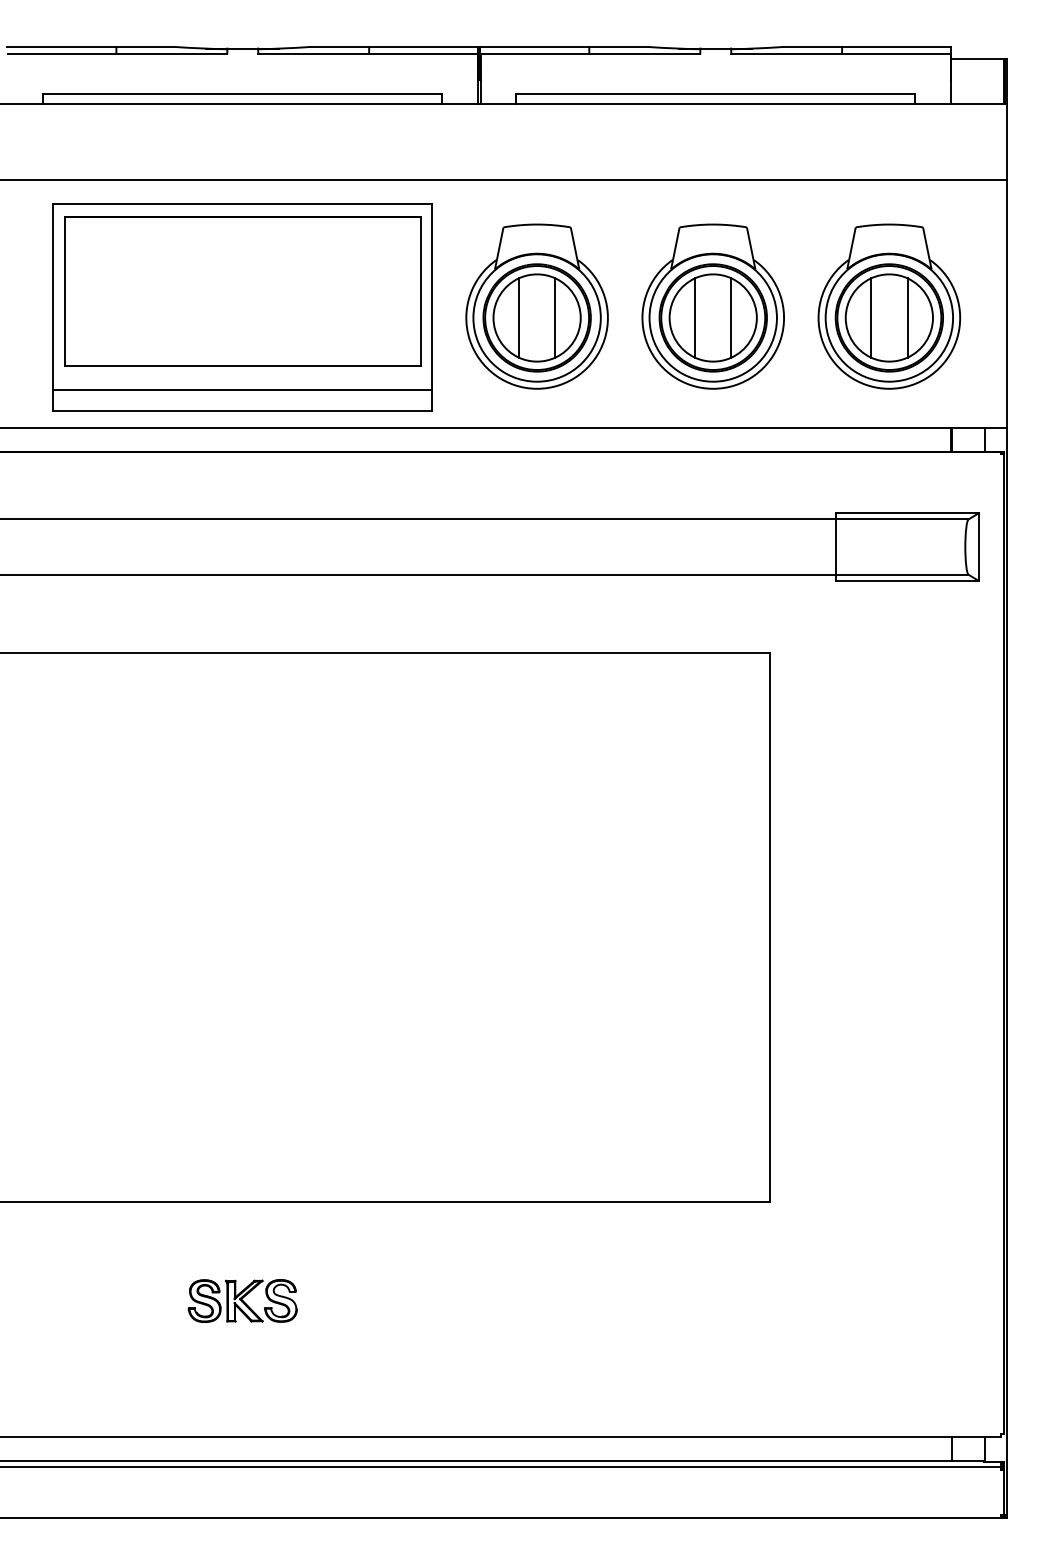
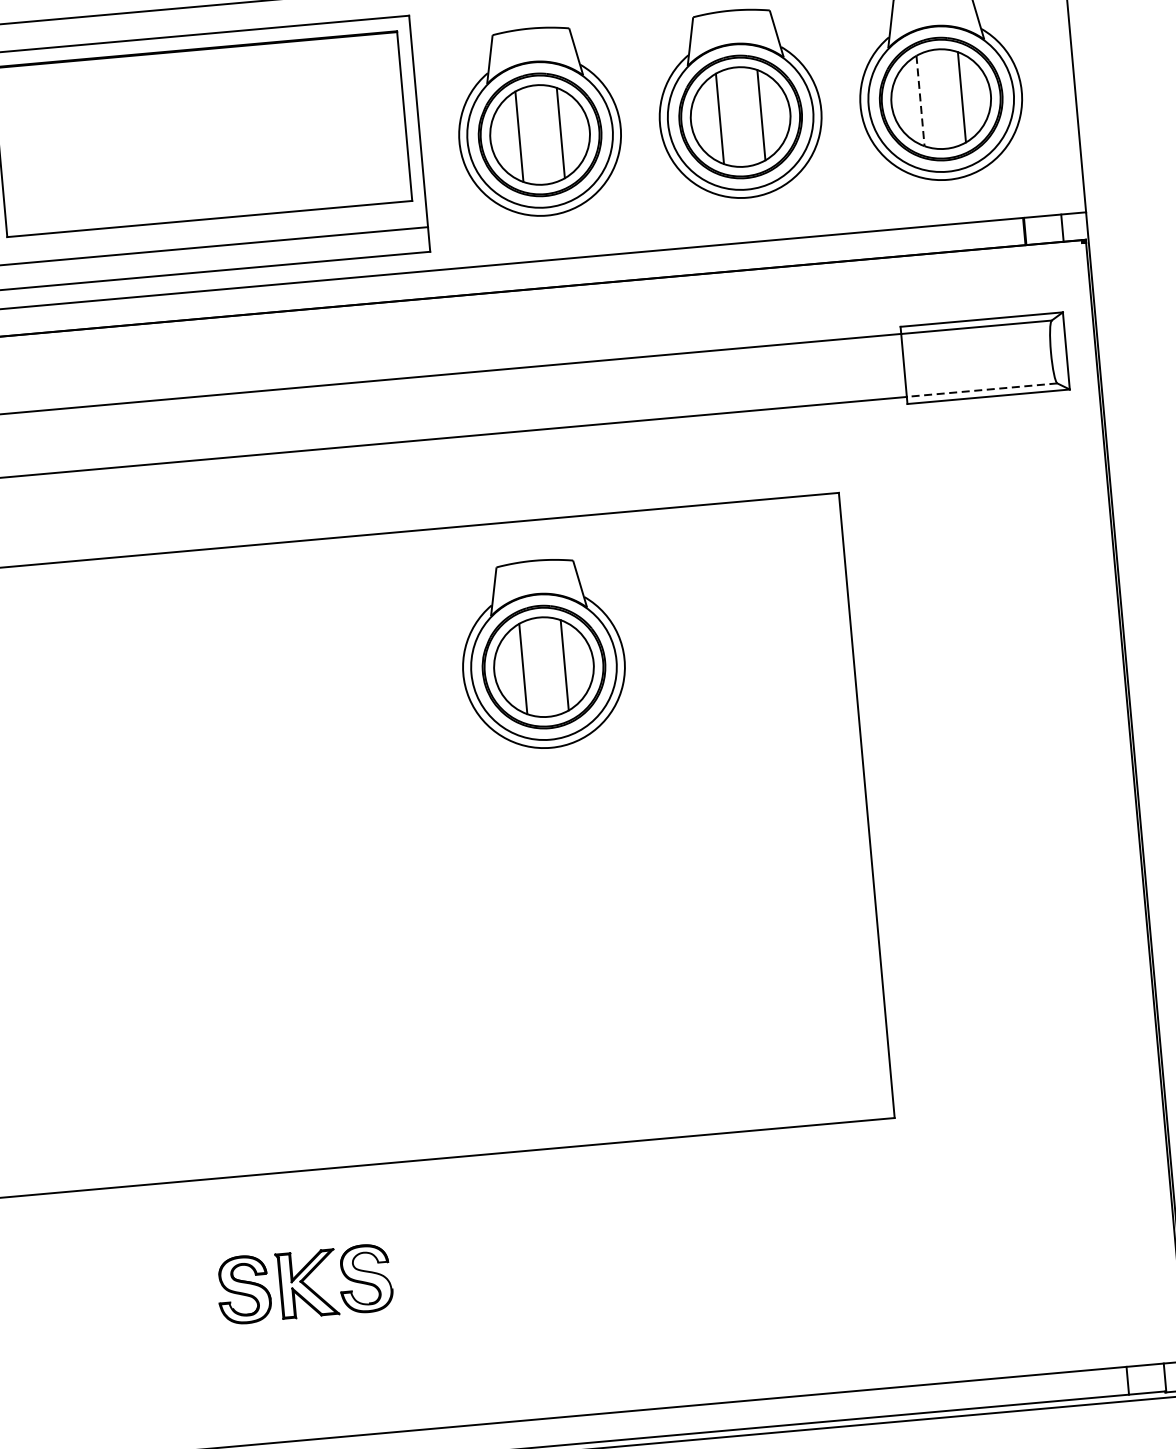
line: (871, 317) -> (920, 100), solid -> dashed
line: (901, 574) -> (981, 389), solid -> dashed
part: (498, 770) -> (542, 654), added
part: (242, 1300) -> (304, 1283), size x1.4

